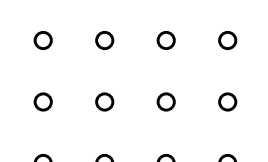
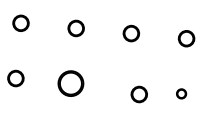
circle: (104, 101) -> (70, 83), size x1.6
circle: (165, 101) -> (138, 94), moved
circle: (227, 101) -> (181, 93), size x0.6

